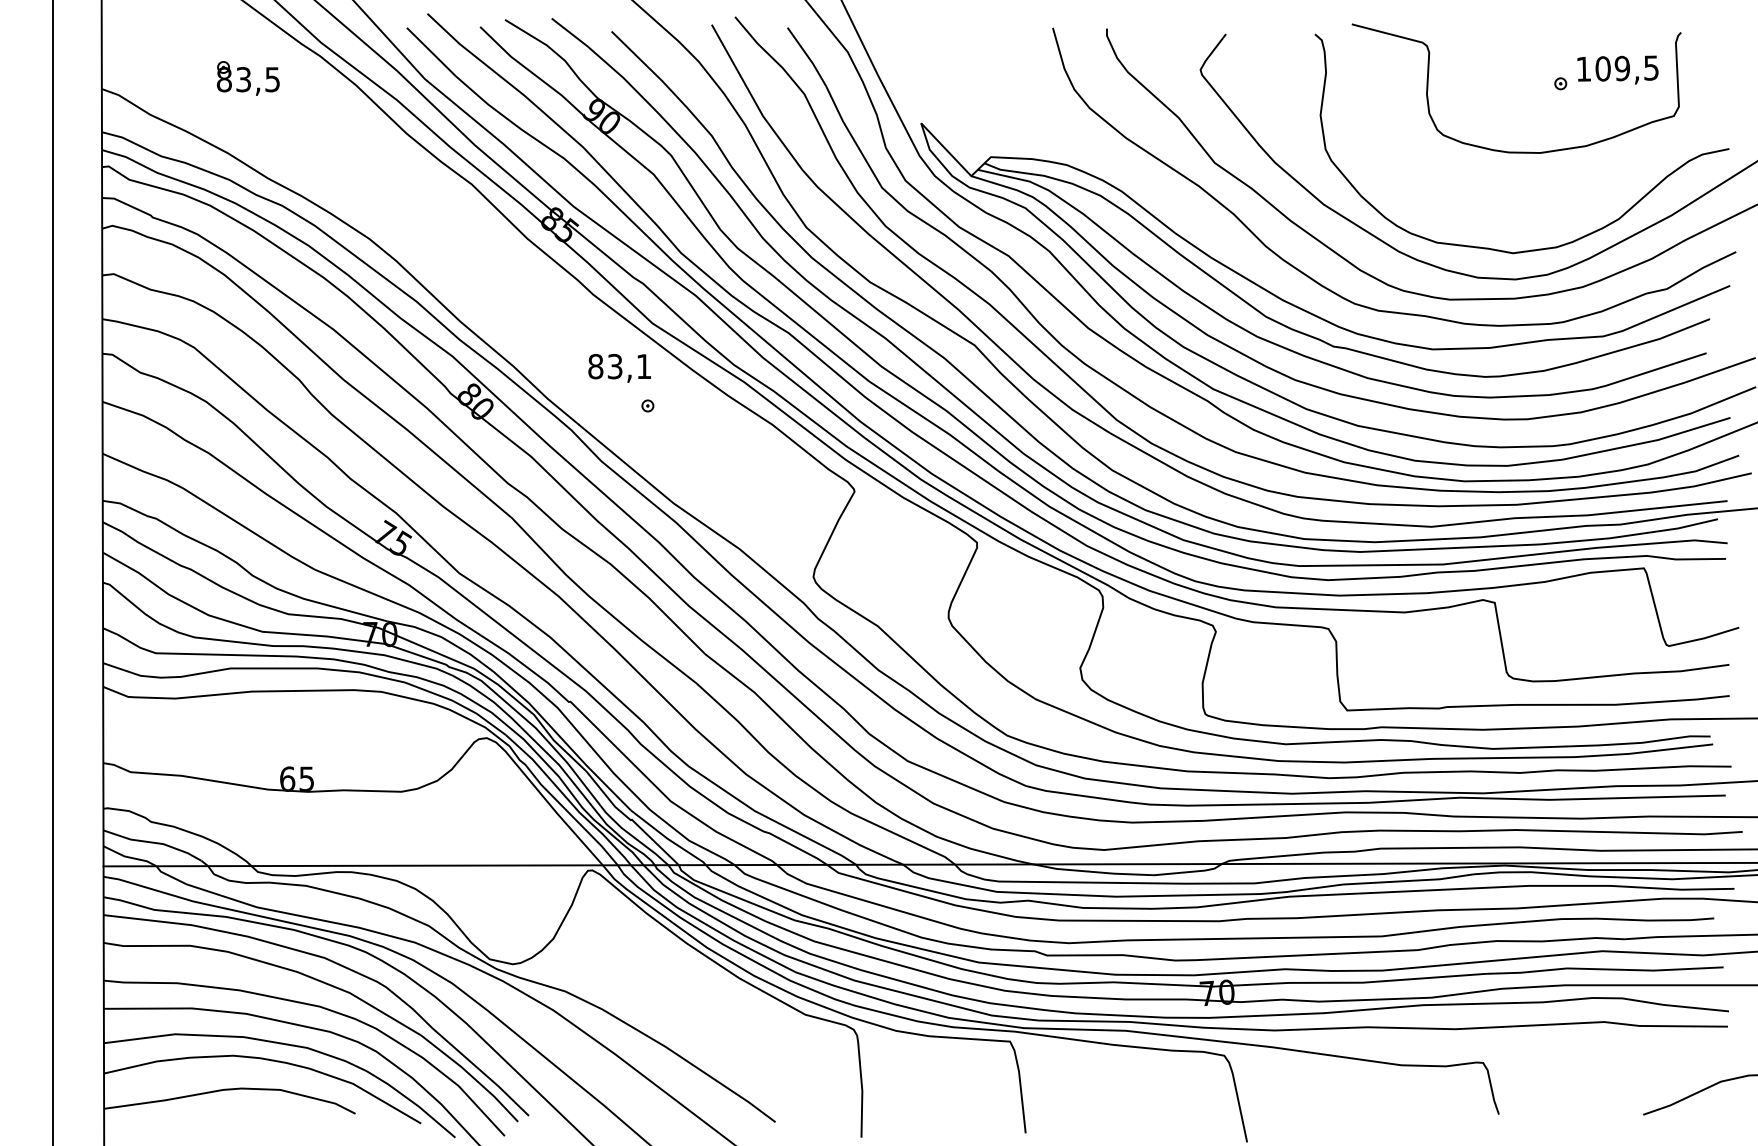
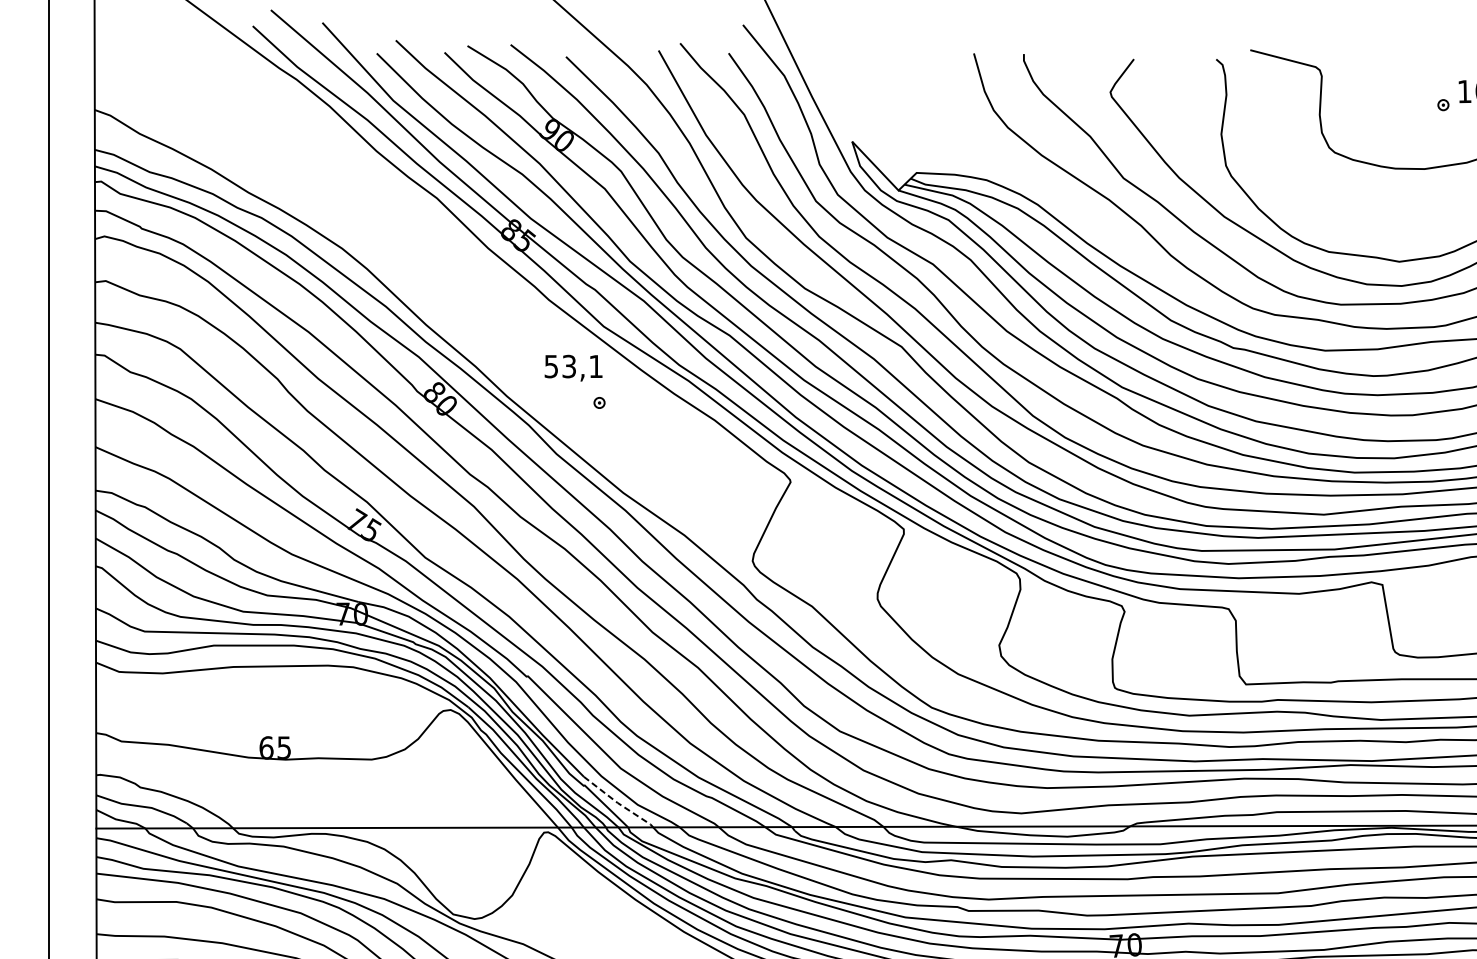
part: (248, 78) -> (230, 100), removed
text: (595, 366) -> (551, 366), 83,1 -> 53,1
line: (668, 839) -> (618, 803), solid -> dashed

